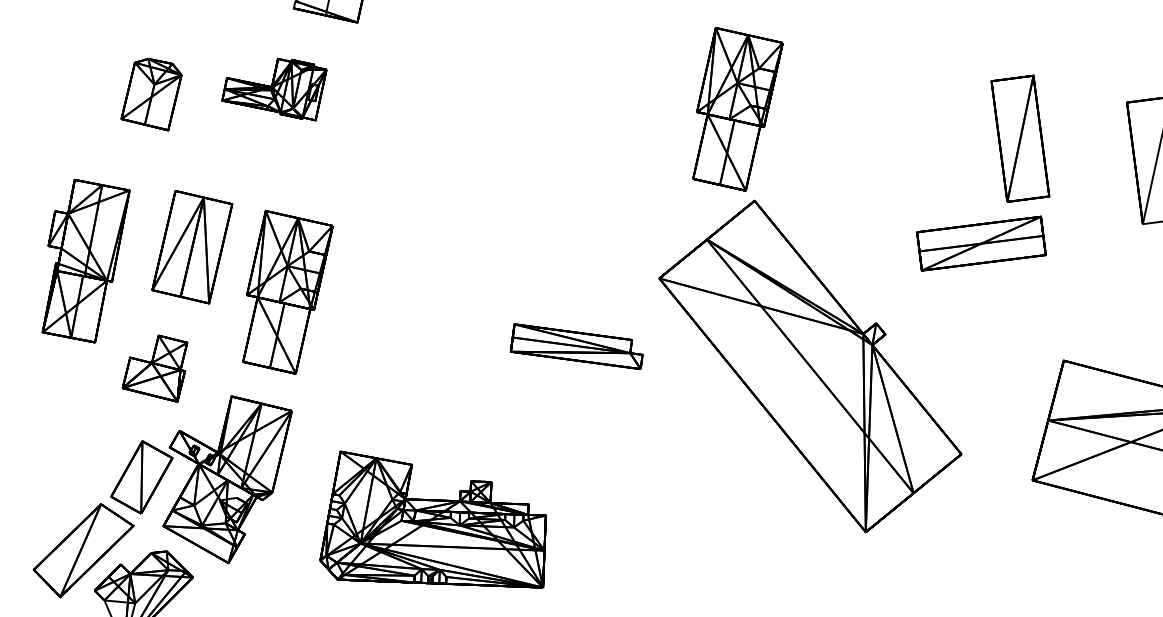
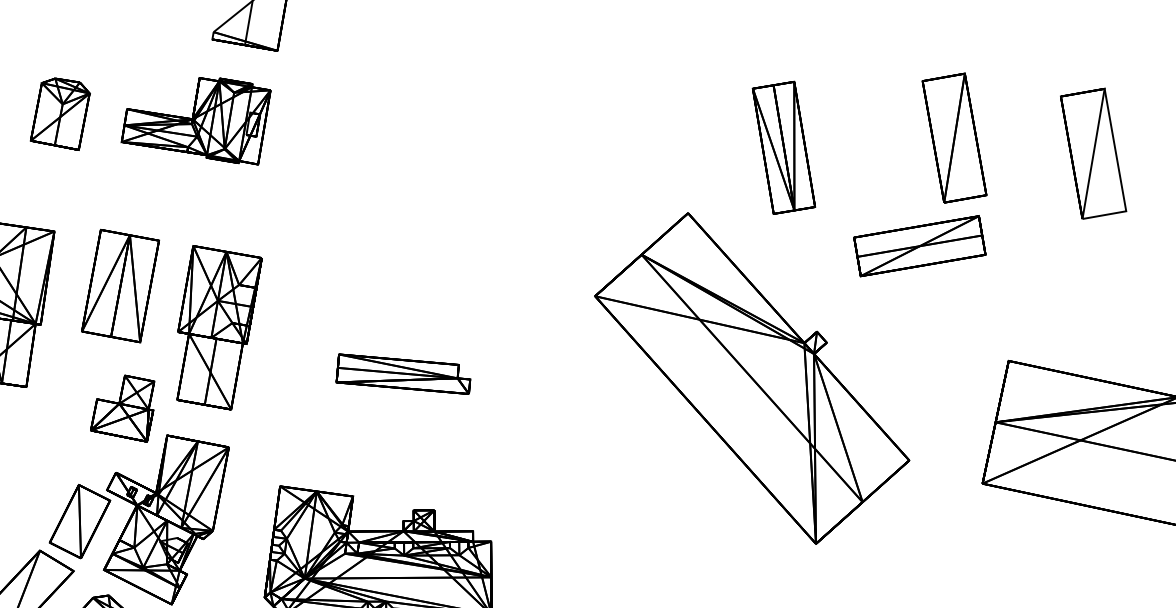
part: (274, 89) -> (196, 122), size x1.43
part: (151, 94) -> (60, 114), moved
part: (737, 109) -> (666, 121), removed
part: (851, 140) -> (783, 147), added
part: (576, 346) -> (402, 374), moved
part: (154, 368) -> (122, 409), moved

